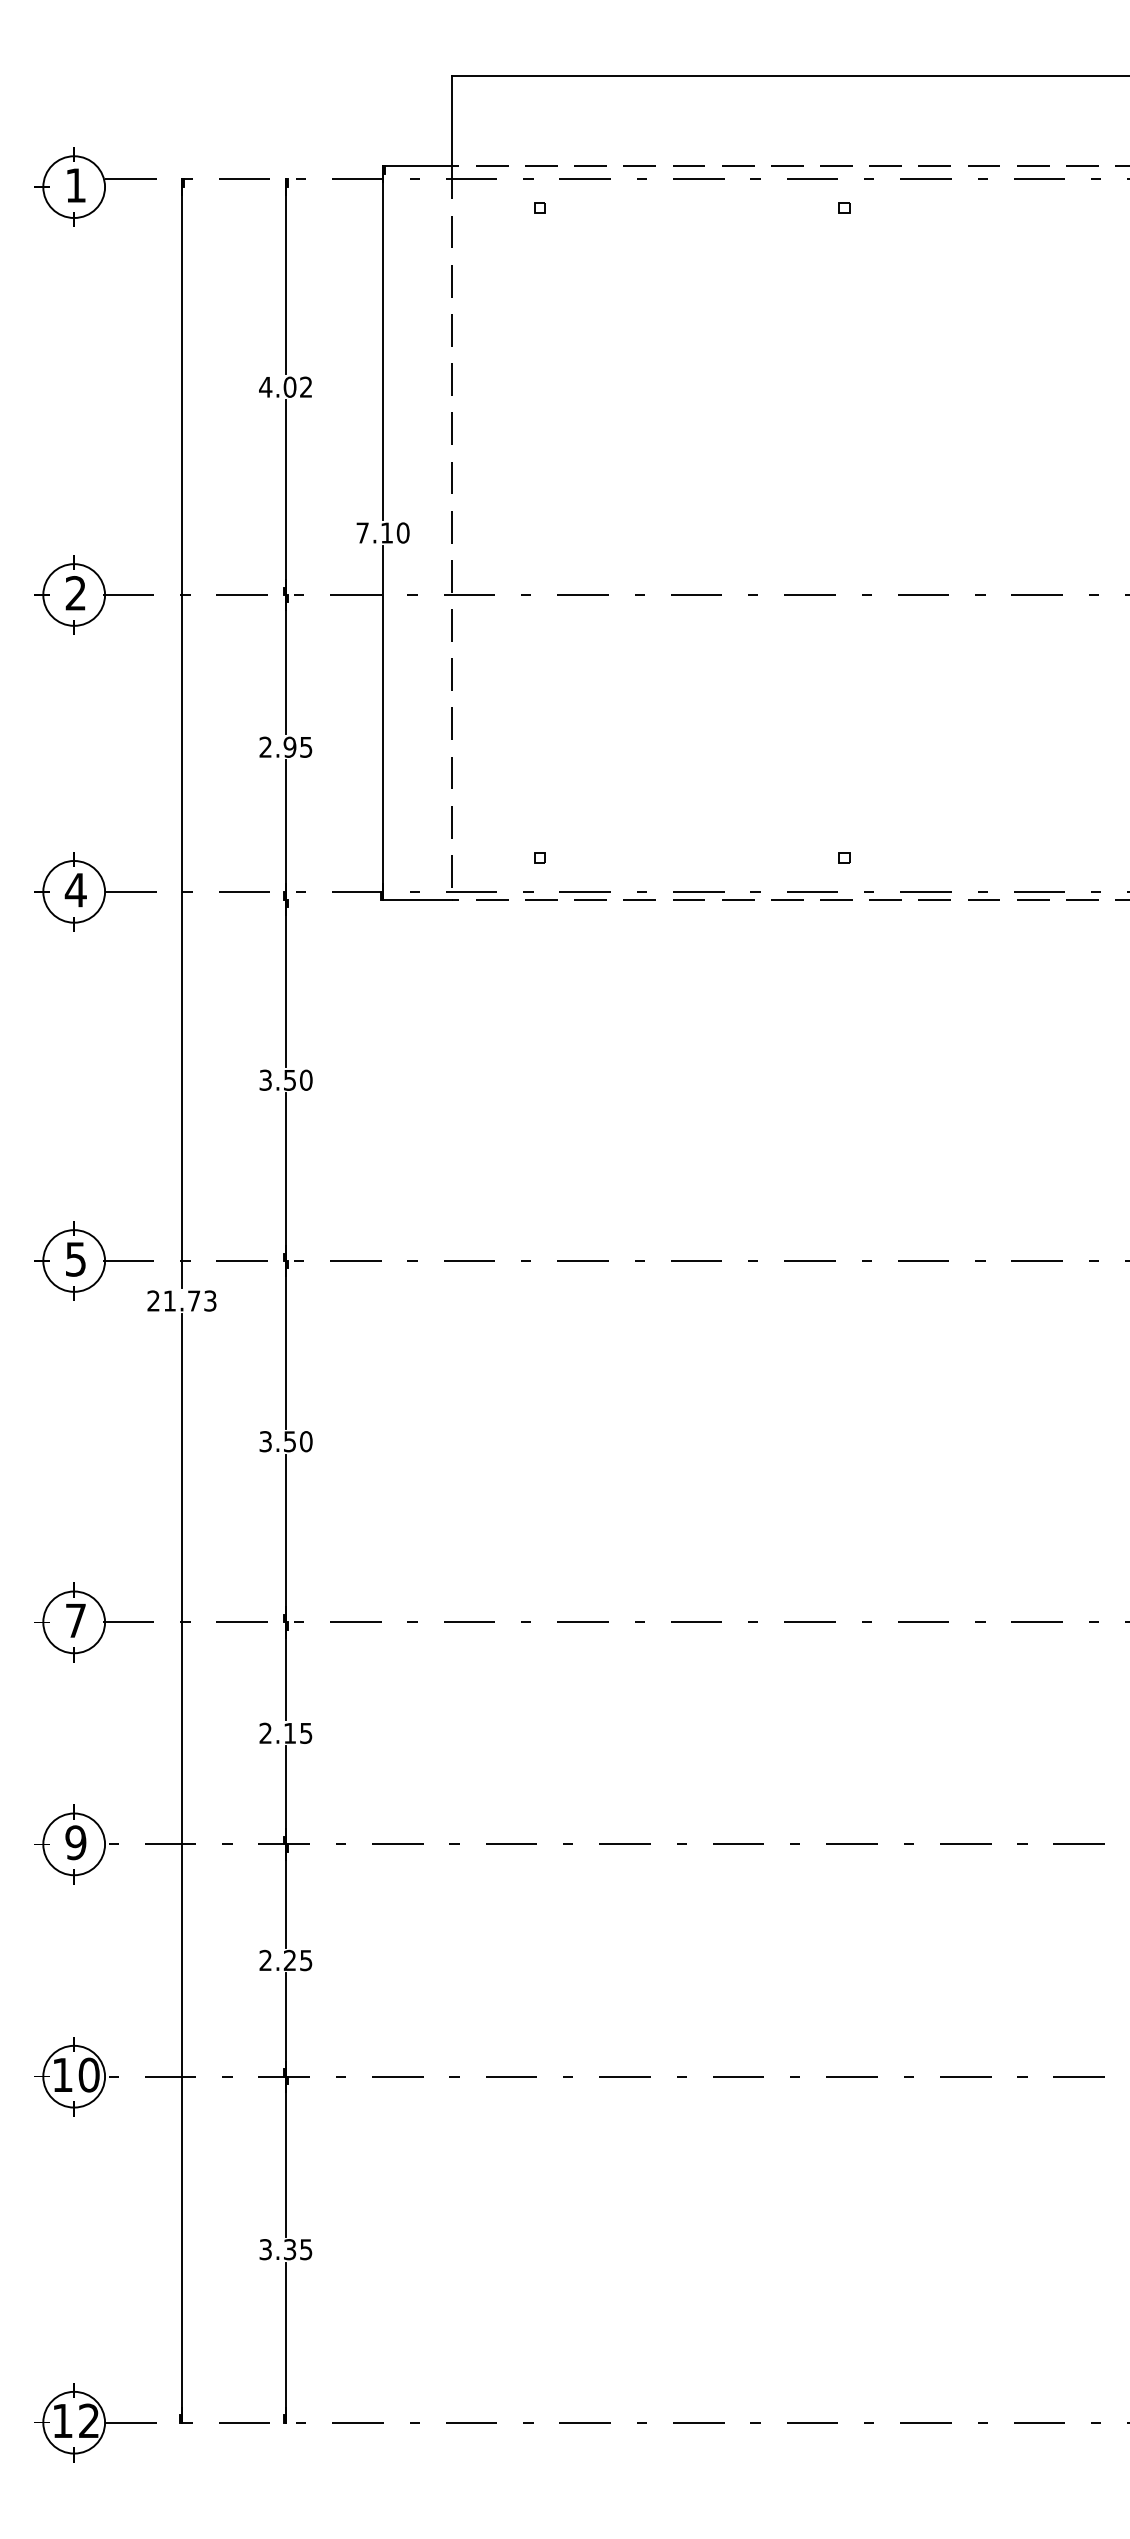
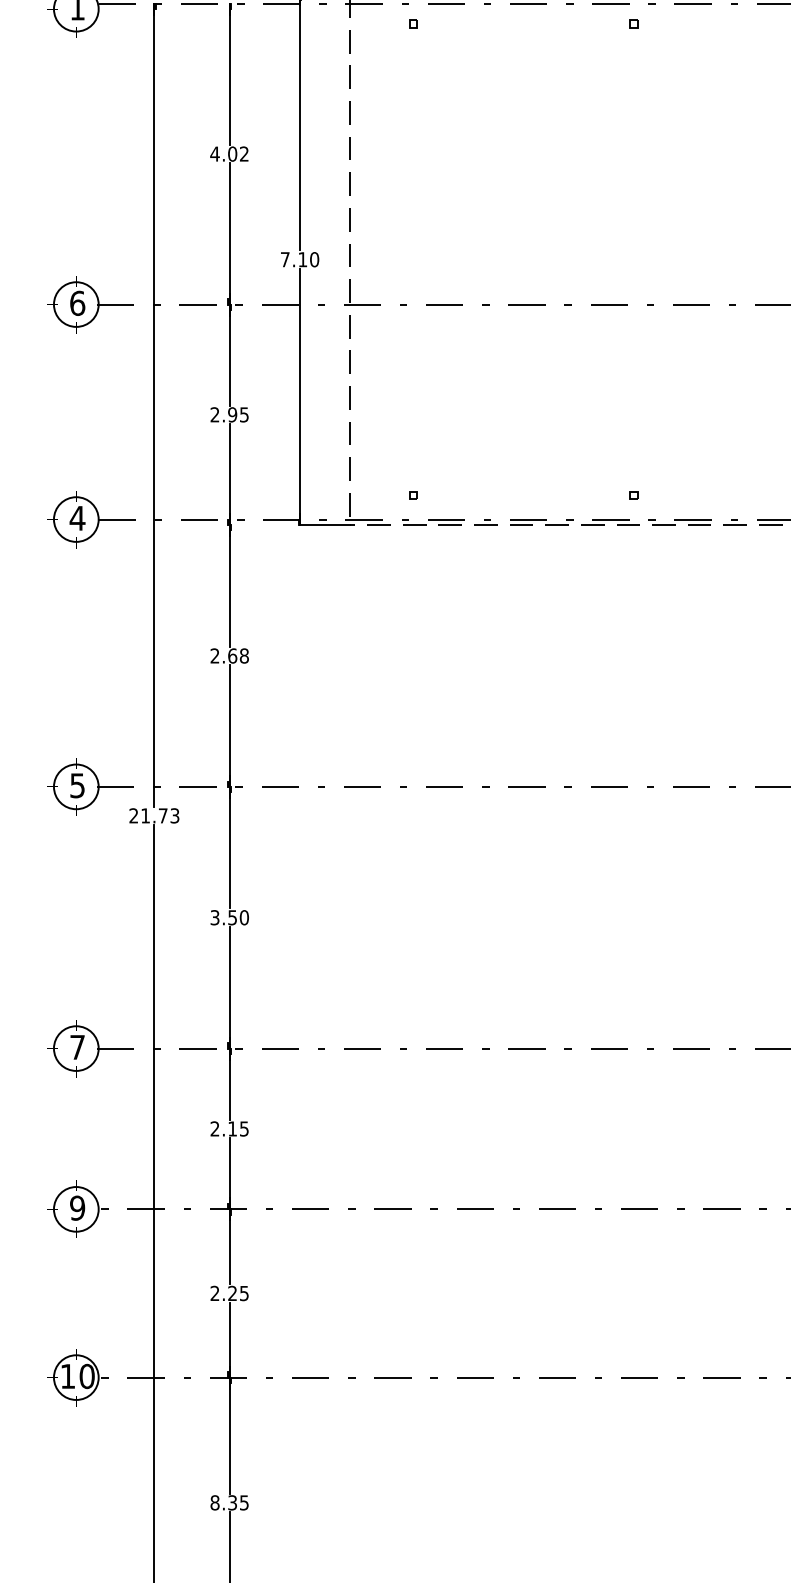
text: (75, 593) -> (77, 303), 2 -> 6
text: (285, 1079) -> (229, 655), 3.50 -> 2.68
text: (265, 2249) -> (214, 1502), 3.35 -> 8.35

